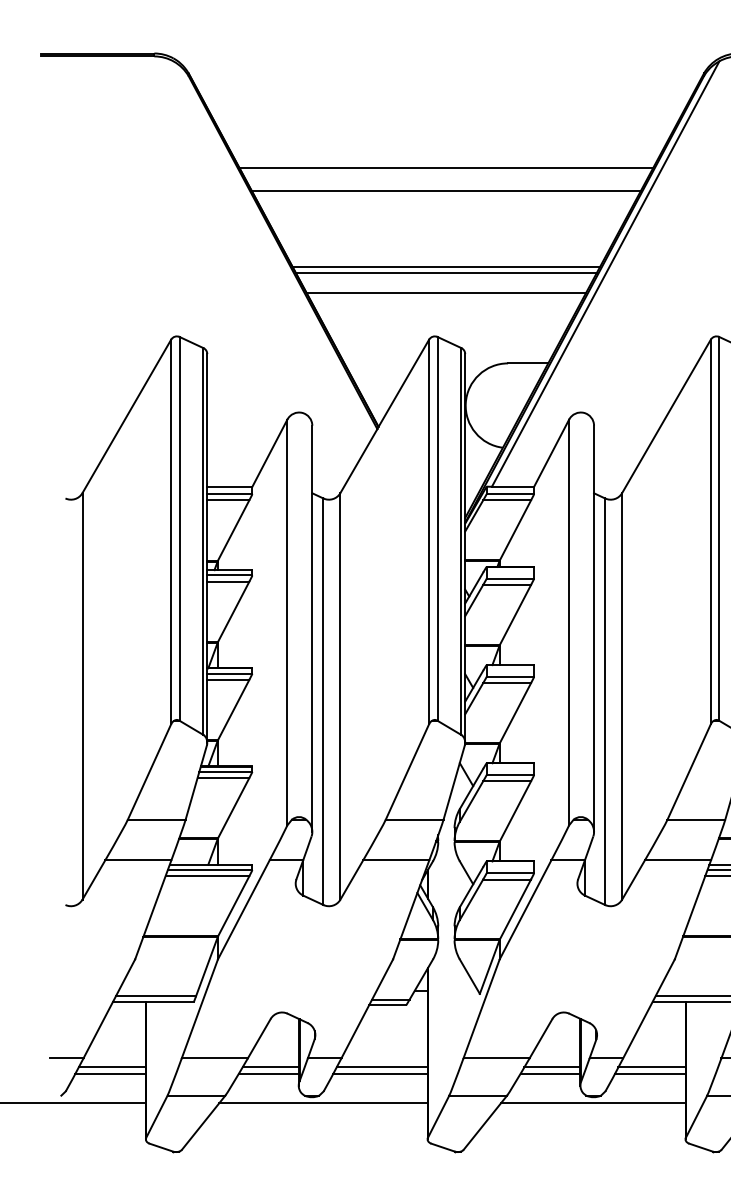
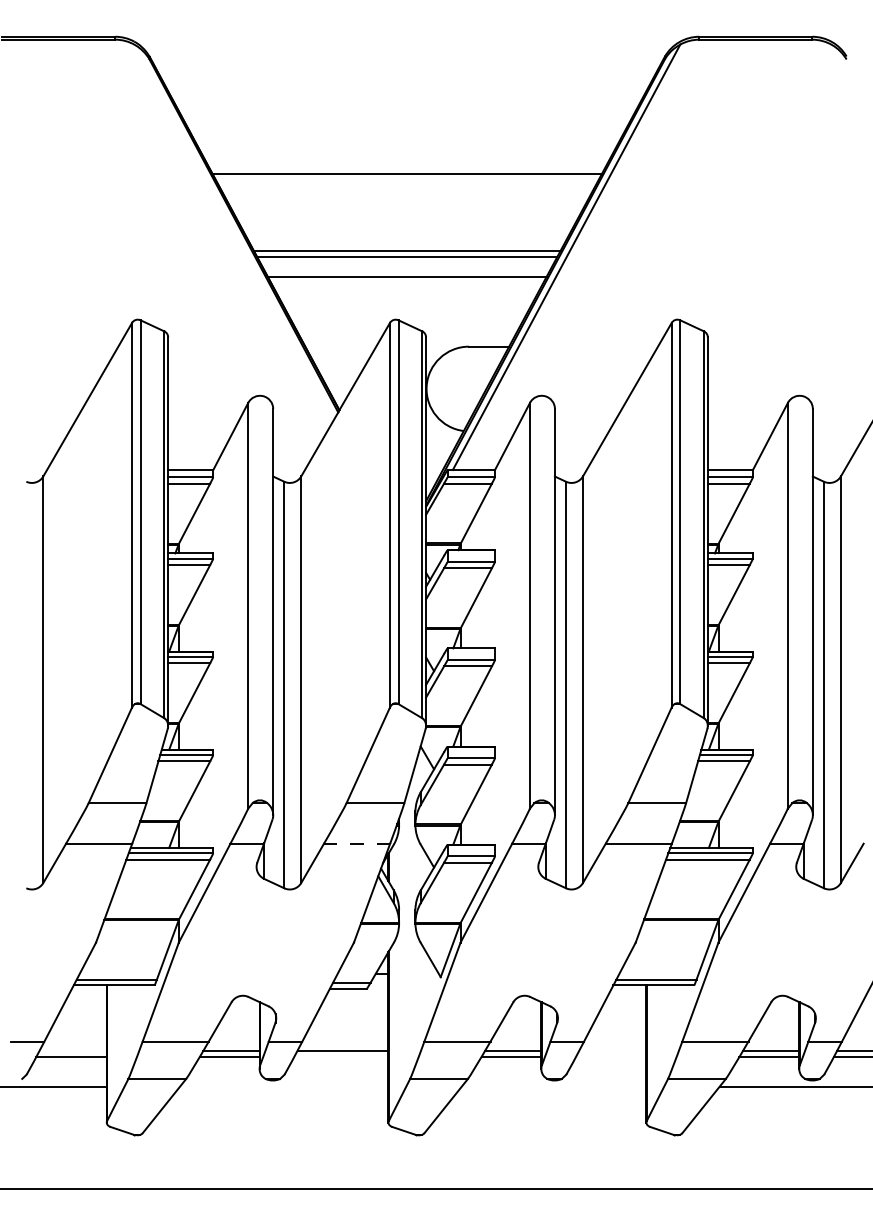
line: (446, 167) -> (407, 150), removed
line: (396, 860) -> (357, 843), solid -> dashed
line: (111, 1067) -> (72, 1050), removed
line: (651, 1067) -> (612, 1050), removed
line: (380, 1073) -> (341, 1056), removed
line: (649, 1073) -> (610, 1056), removed
line: (323, 1103) -> (284, 1086), removed
line: (592, 1103) -> (553, 1086), removed

